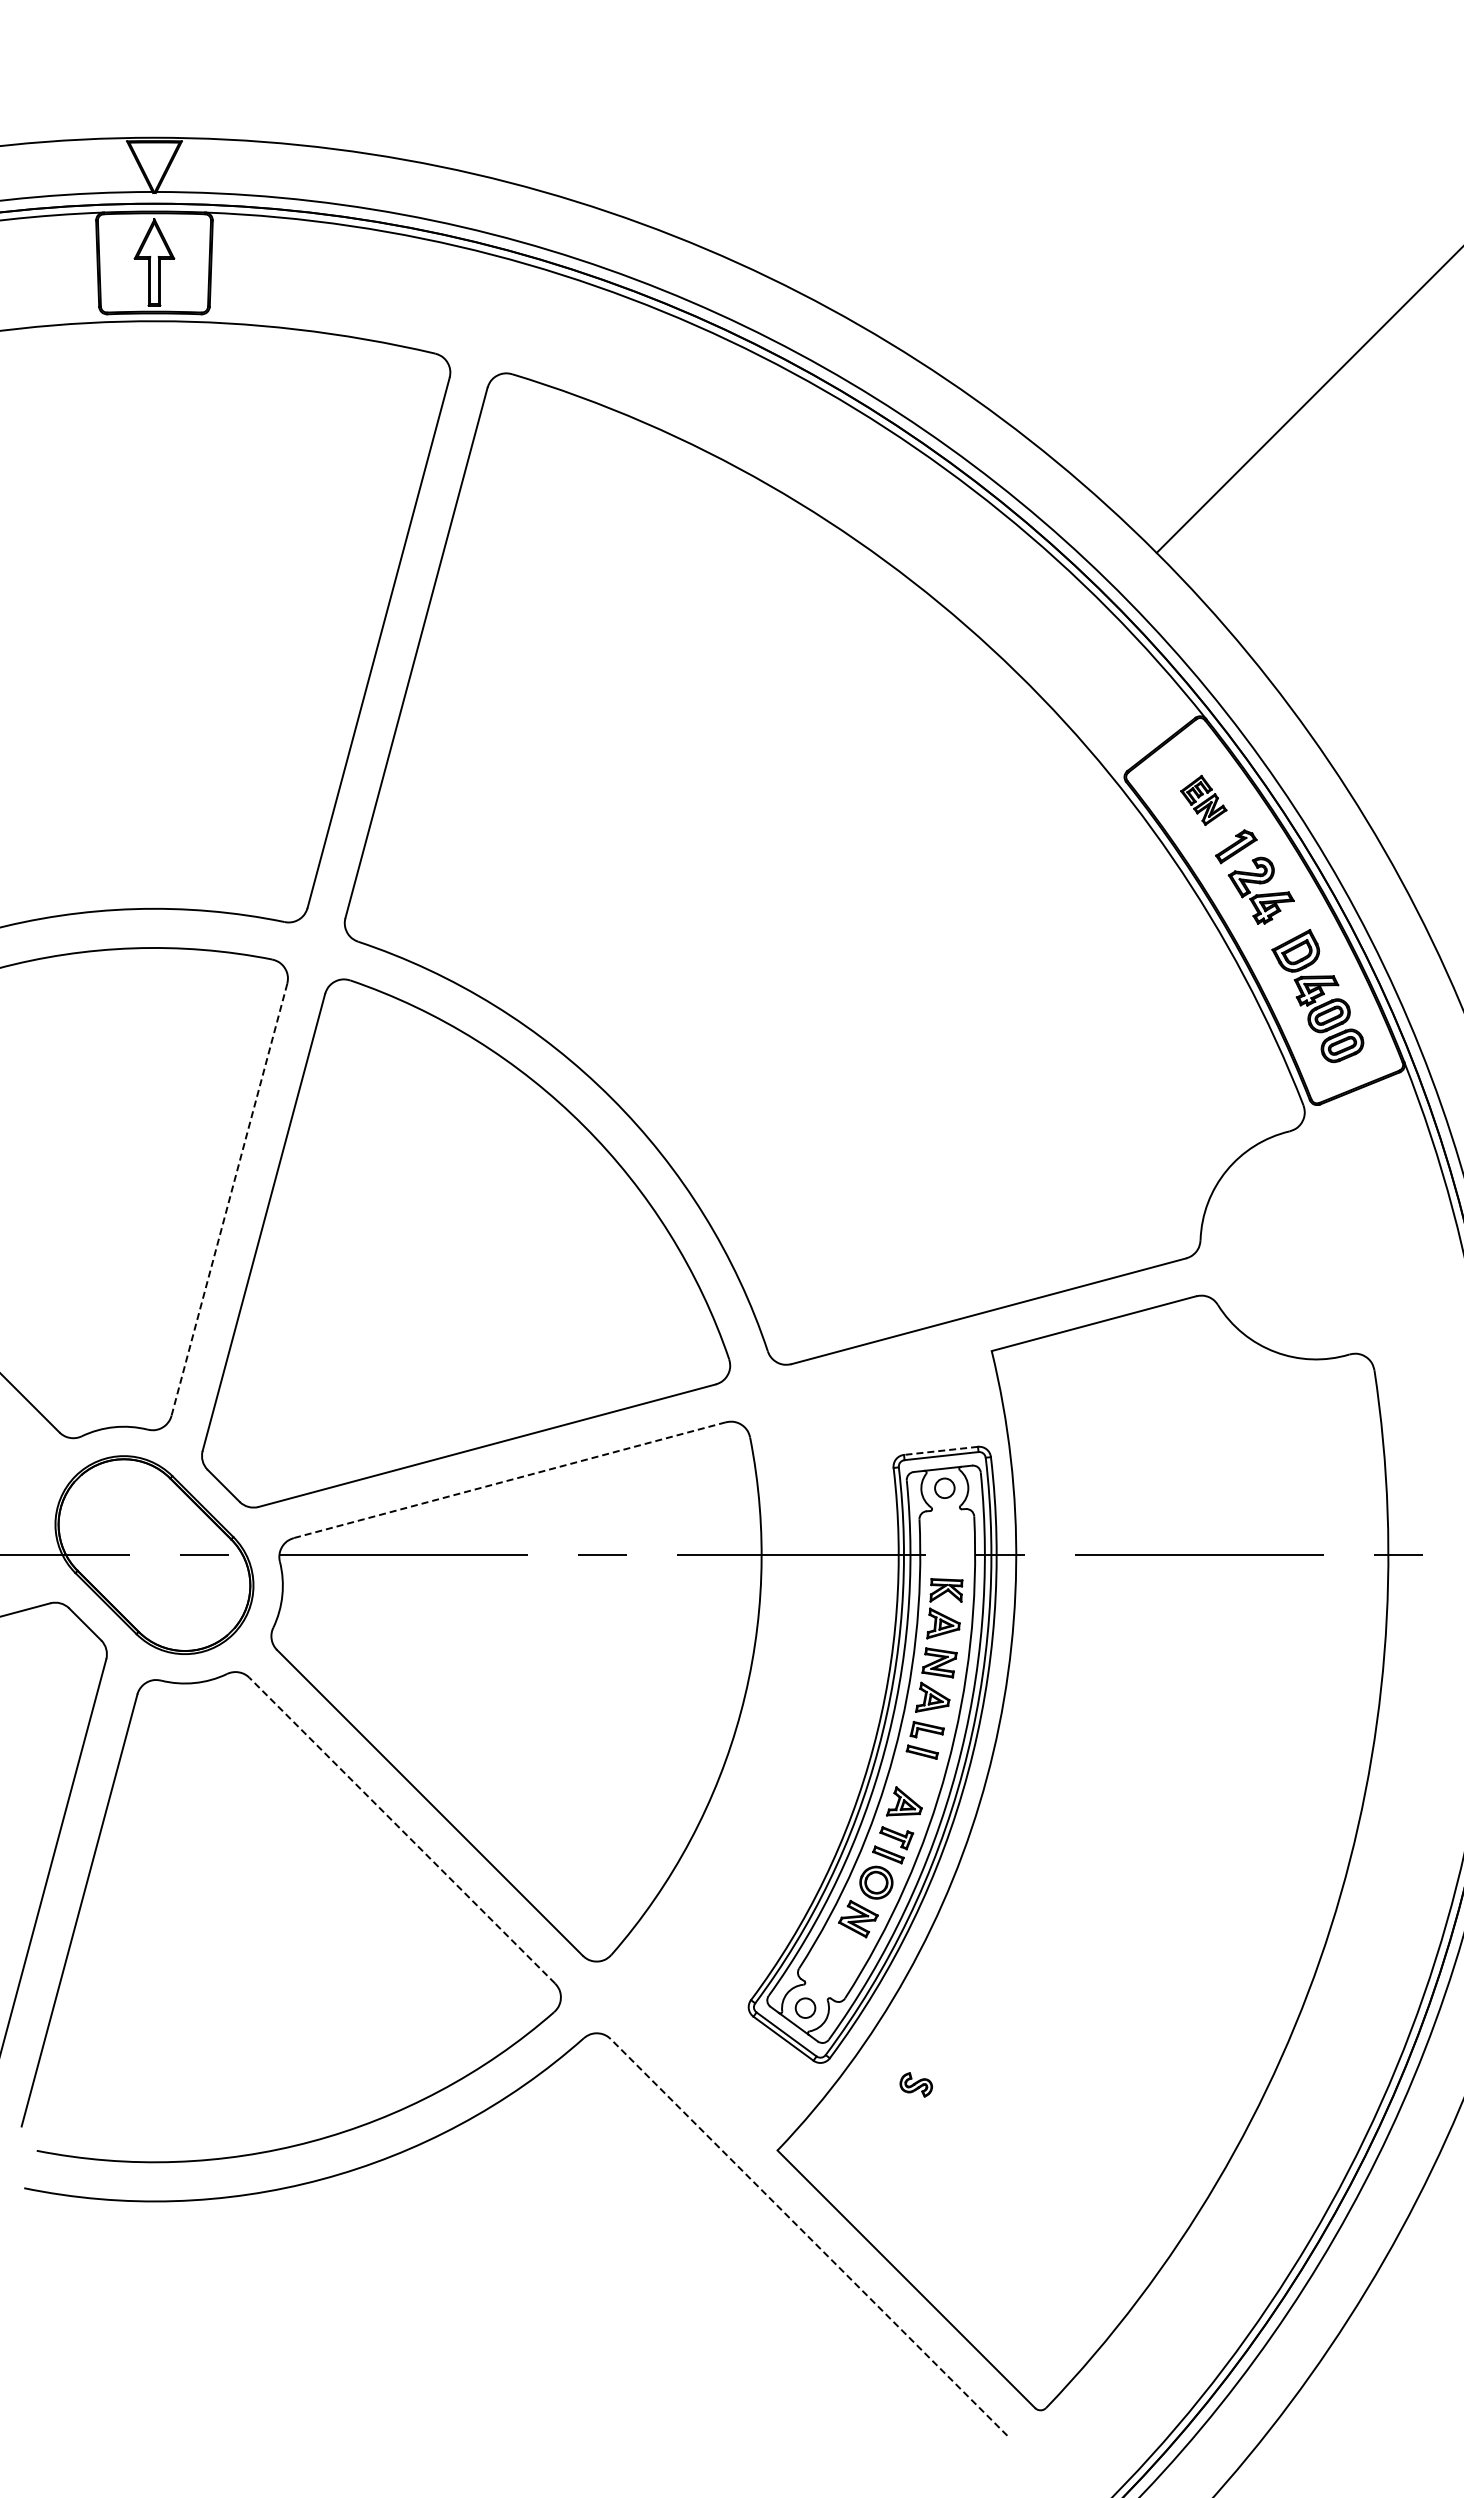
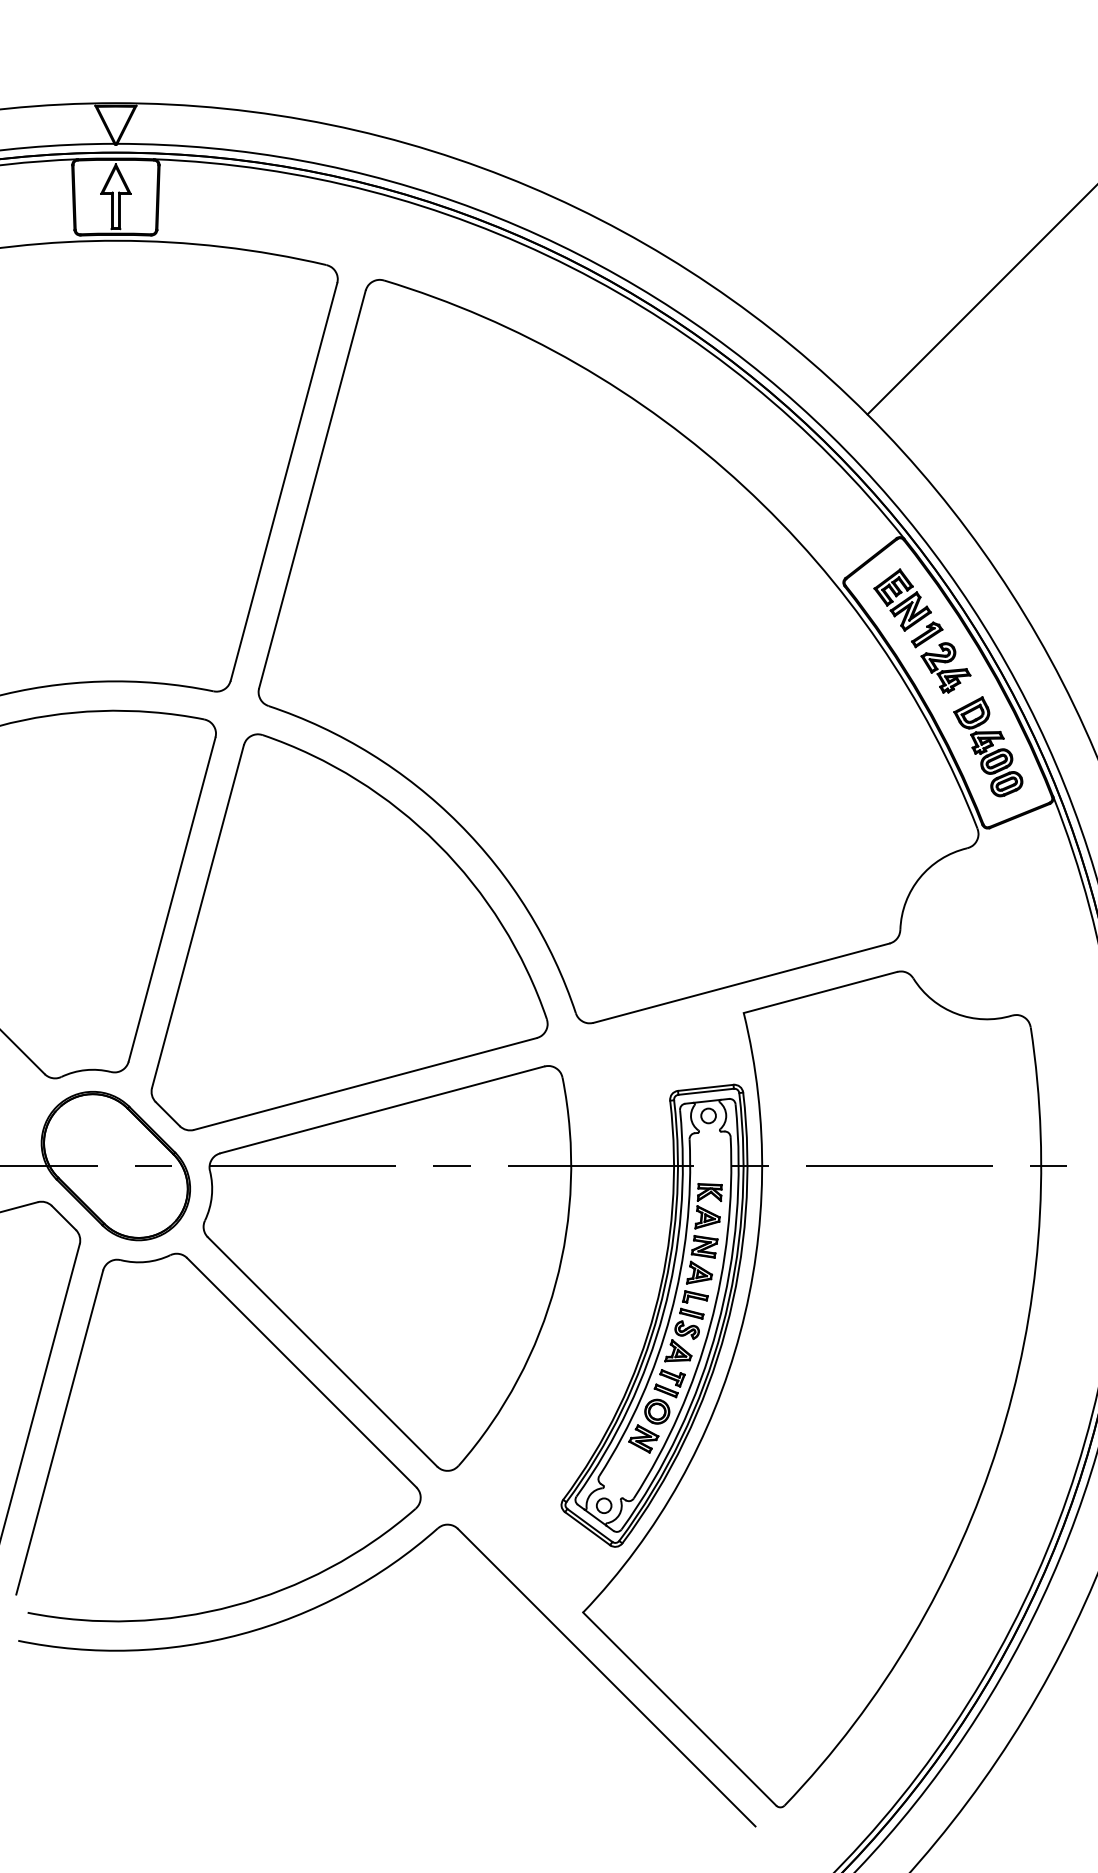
part: (1203, 800) -> (902, 600), size x1.67
line: (229, 1199) -> (172, 899), dashed -> solid
line: (940, 1450) -> (705, 1087), dashed -> solid
line: (509, 1480) -> (382, 1110), dashed -> solid
line: (401, 1830) -> (301, 1372), dashed -> solid
part: (915, 2084) -> (686, 1329), moved
line: (809, 2237) -> (607, 1677), dashed -> solid

